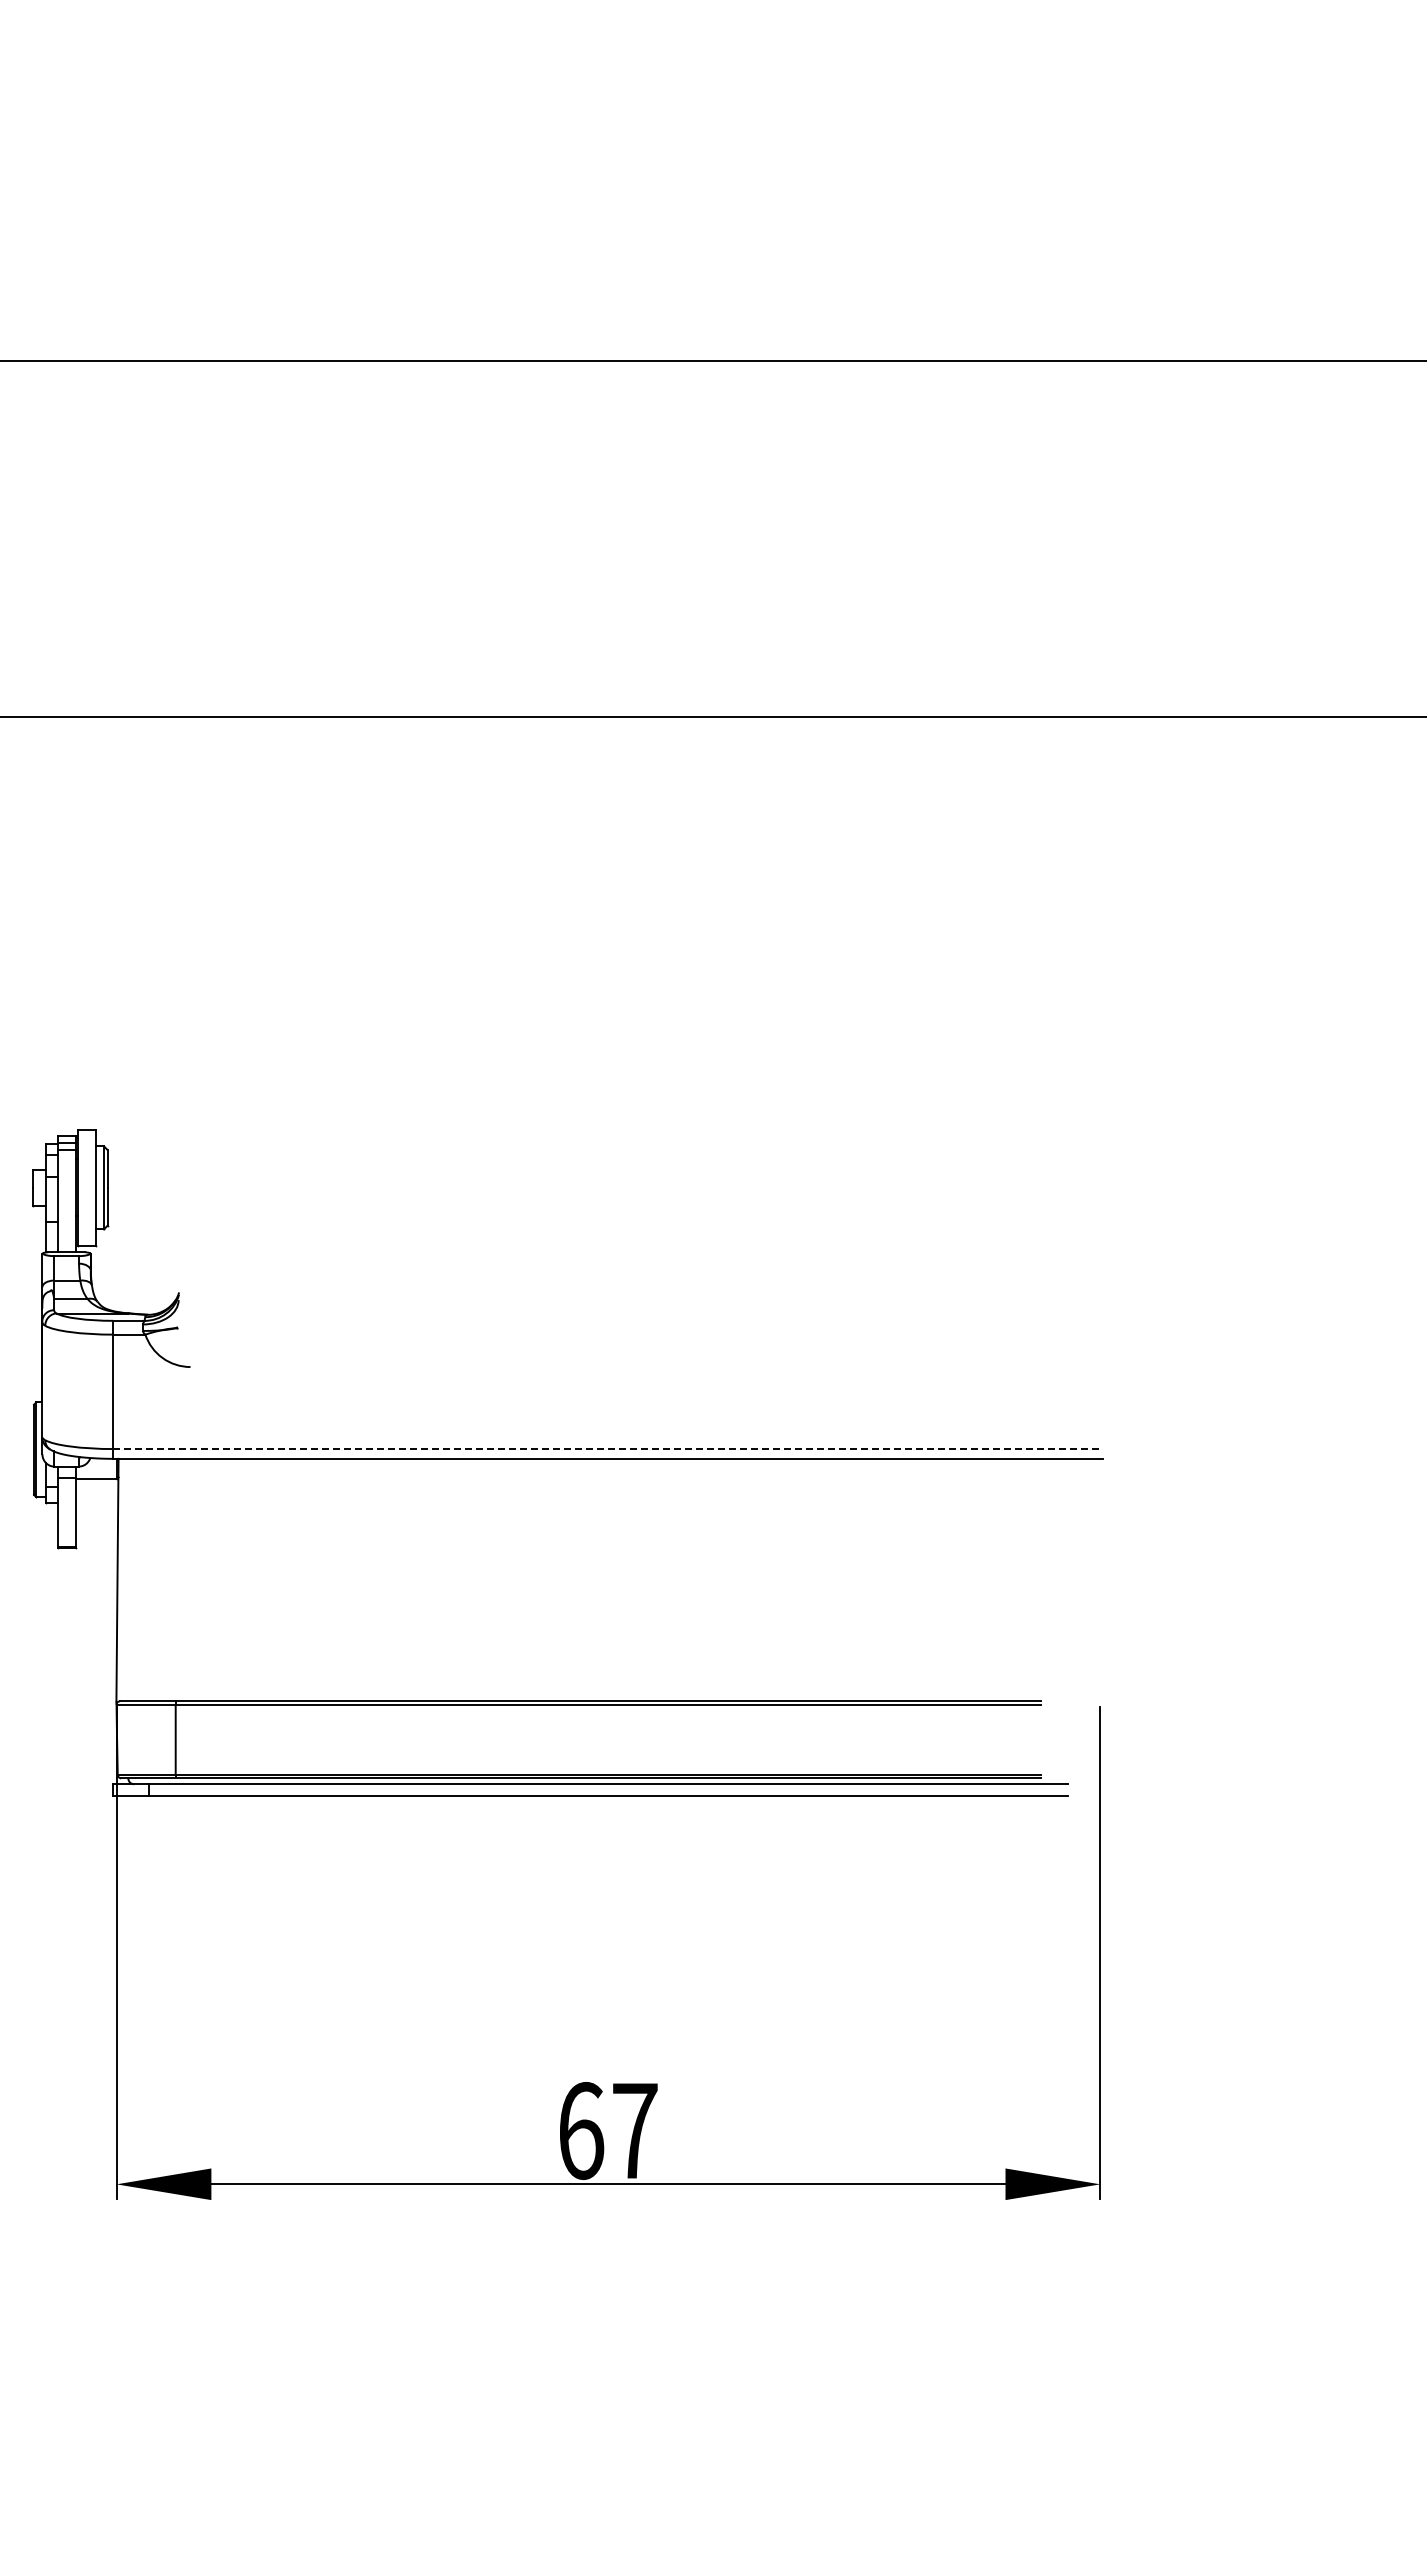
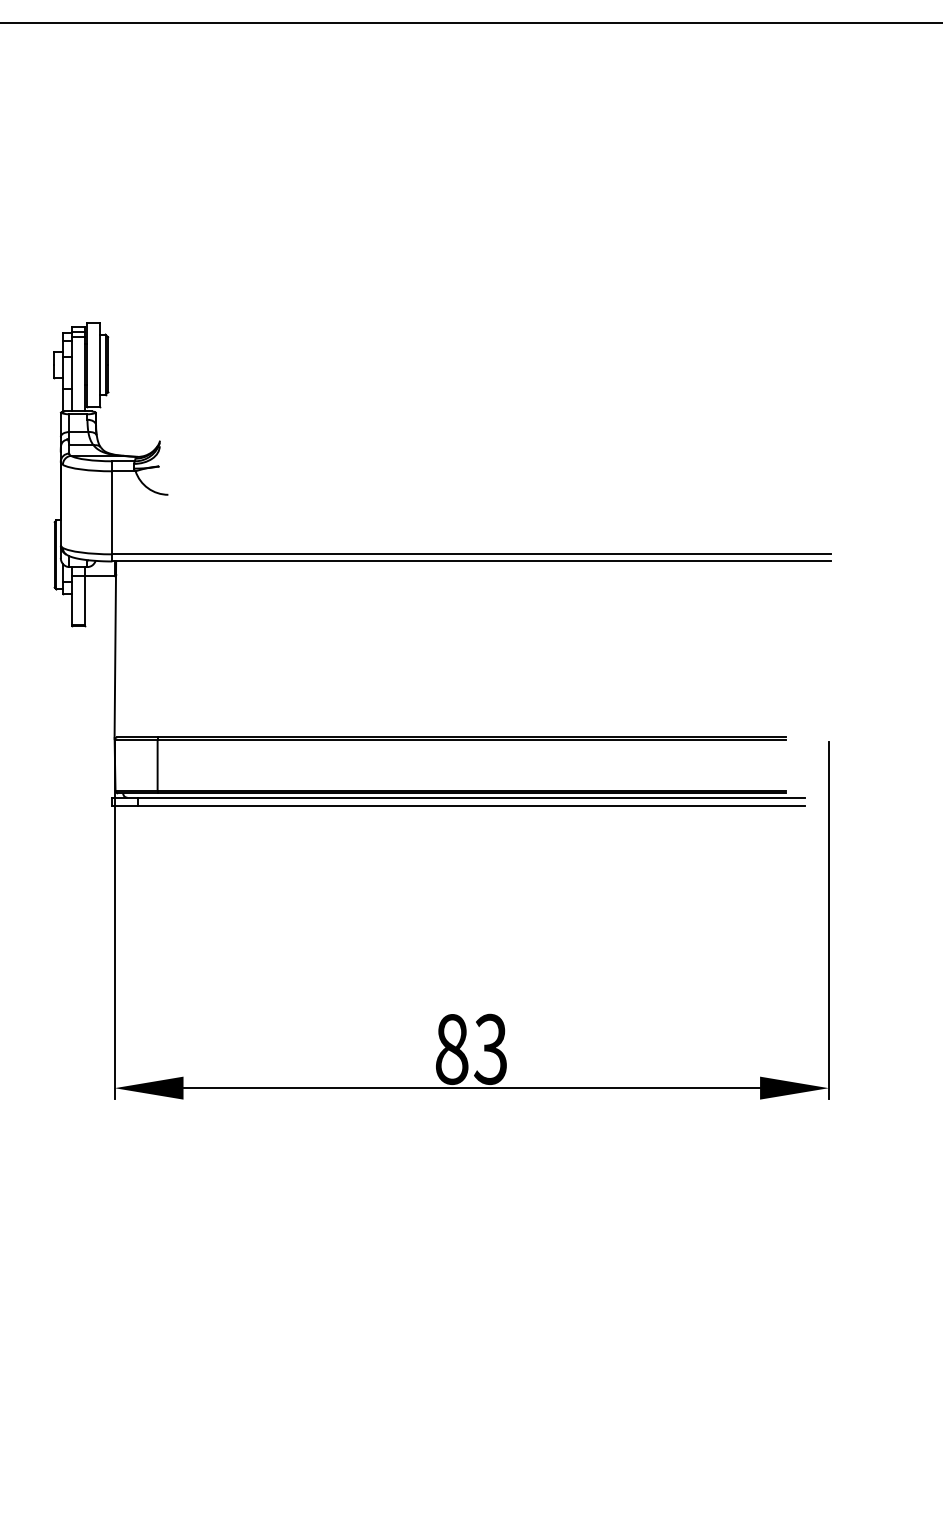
line: (608, 1449) -> (471, 554), dashed -> solid
text: (608, 2130) -> (471, 1049), 67 -> 83

